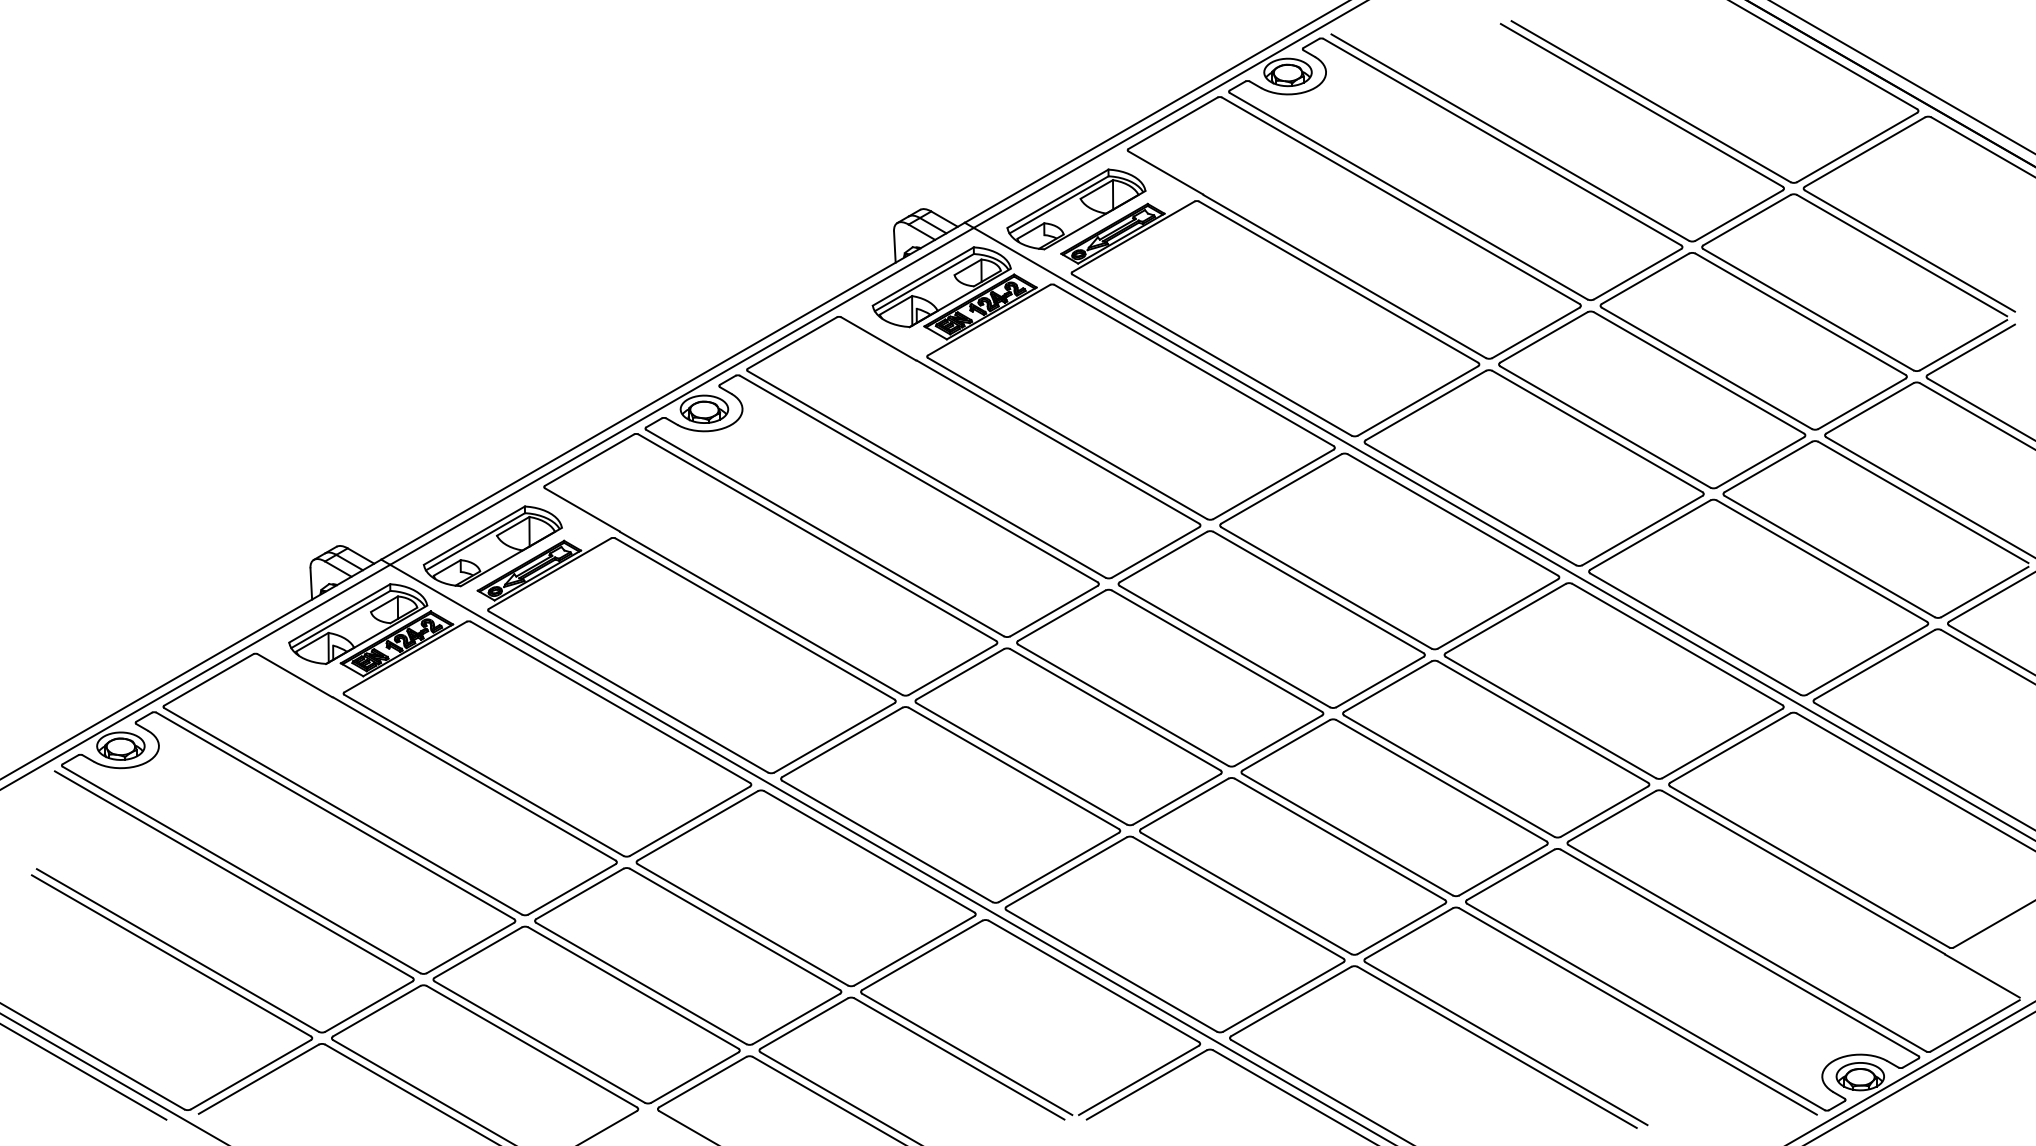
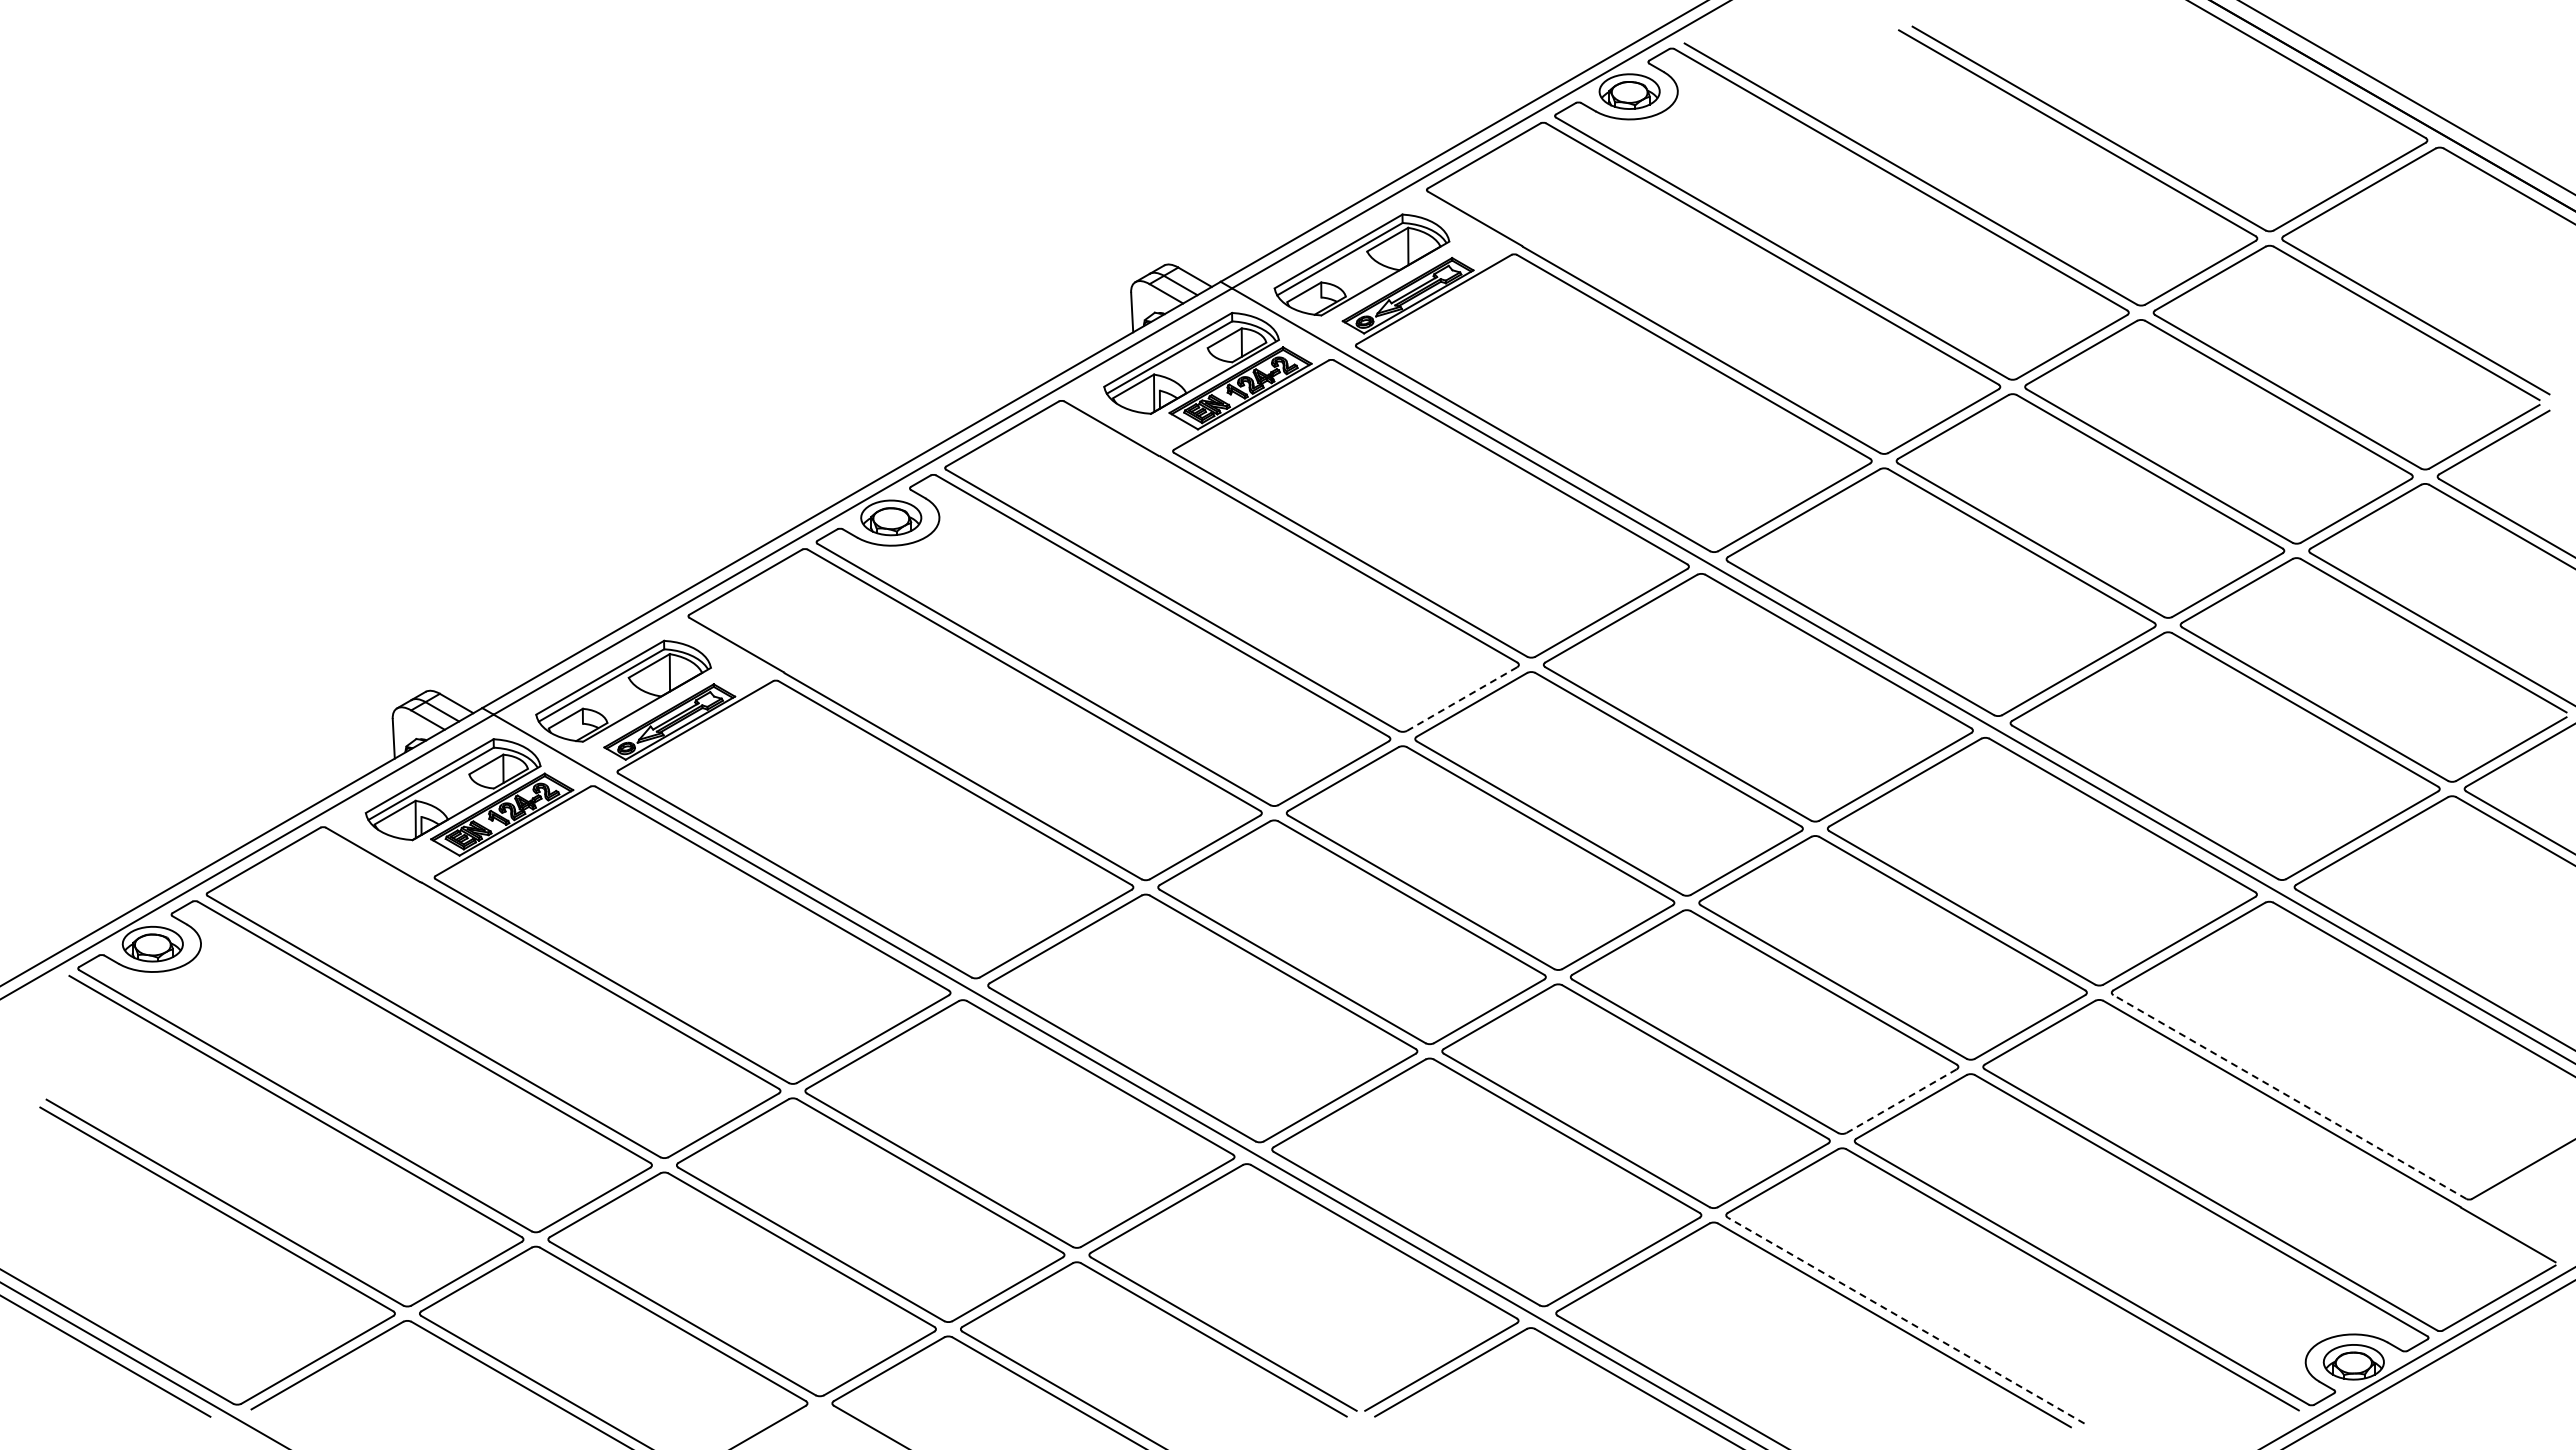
line: (1155, 552) -> (1462, 699), solid -> dashed
line: (1809, 867) -> (2289, 1097), solid -> dashed
line: (1502, 870) -> (1901, 1101), solid -> dashed
line: (1506, 1043) -> (1906, 1320), solid -> dashed

